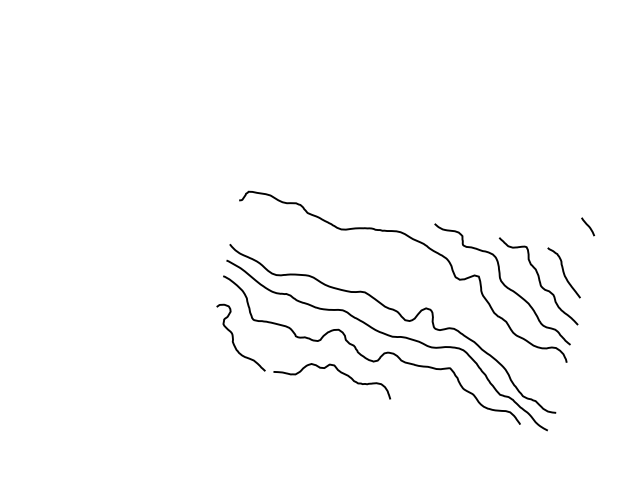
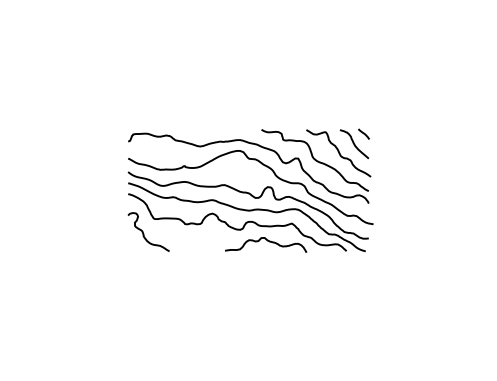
line: (587, 225) -> (363, 133), moved
curve: (425, 275) -> (262, 165), added
curve: (337, 371) -> (267, 241), moved

